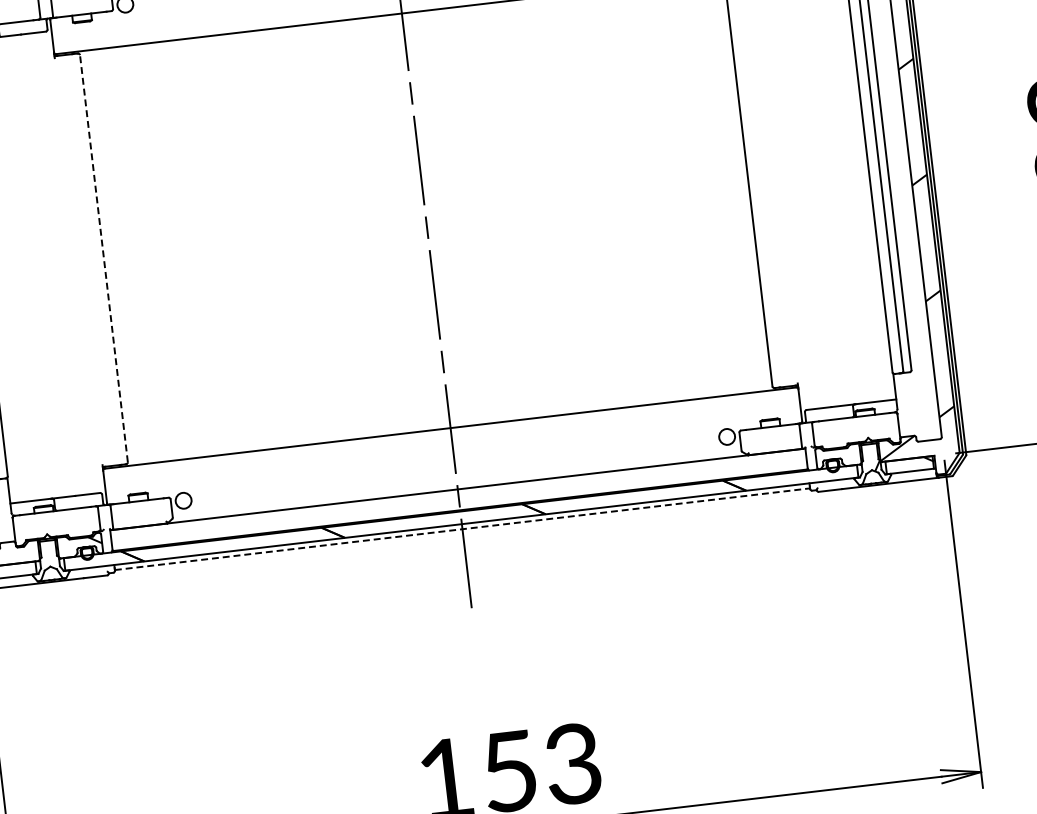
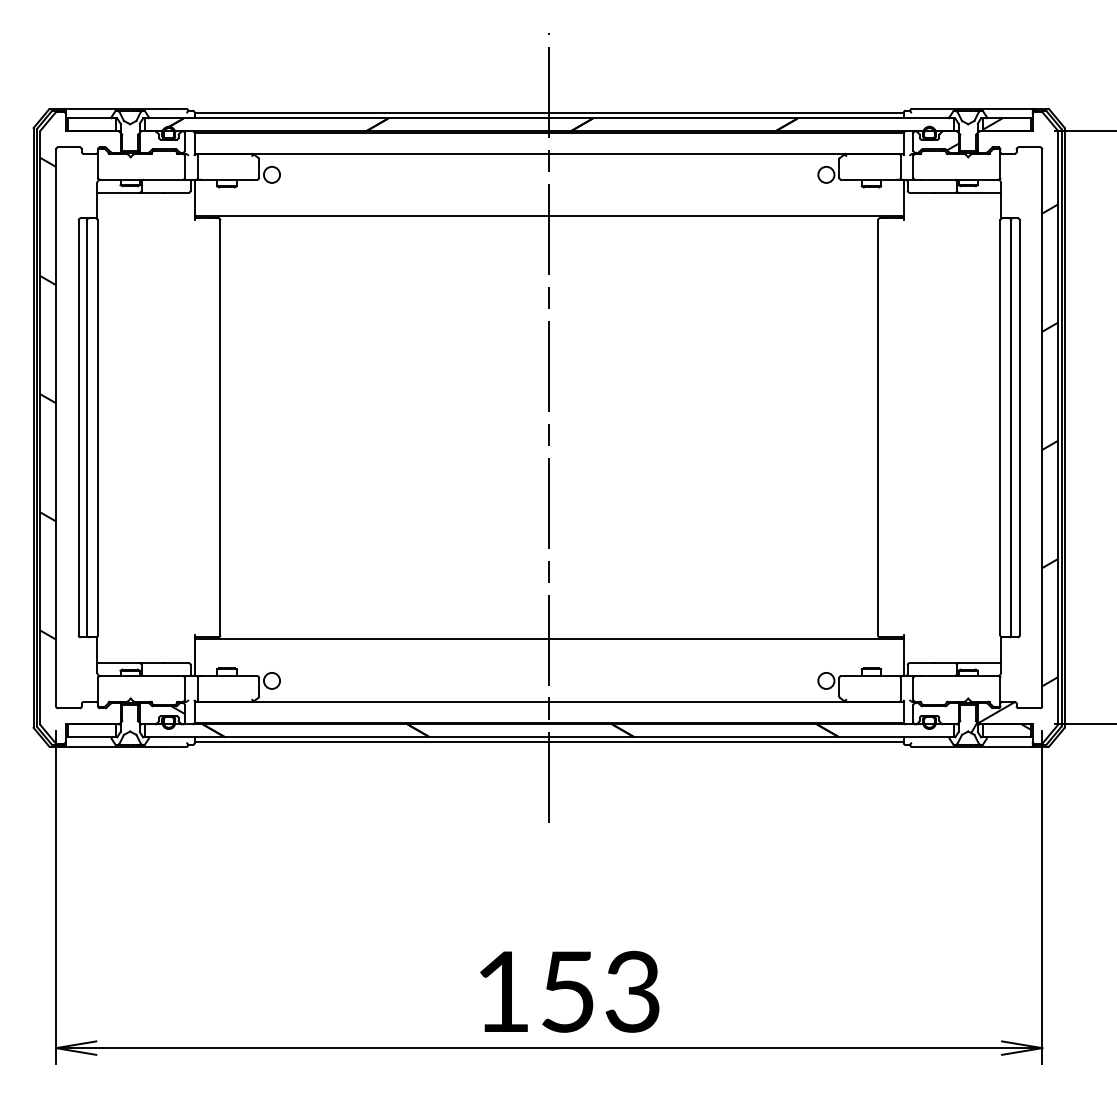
line: (103, 258) -> (220, 427), dashed -> solid
line: (462, 529) -> (549, 742), dashed -> solid

